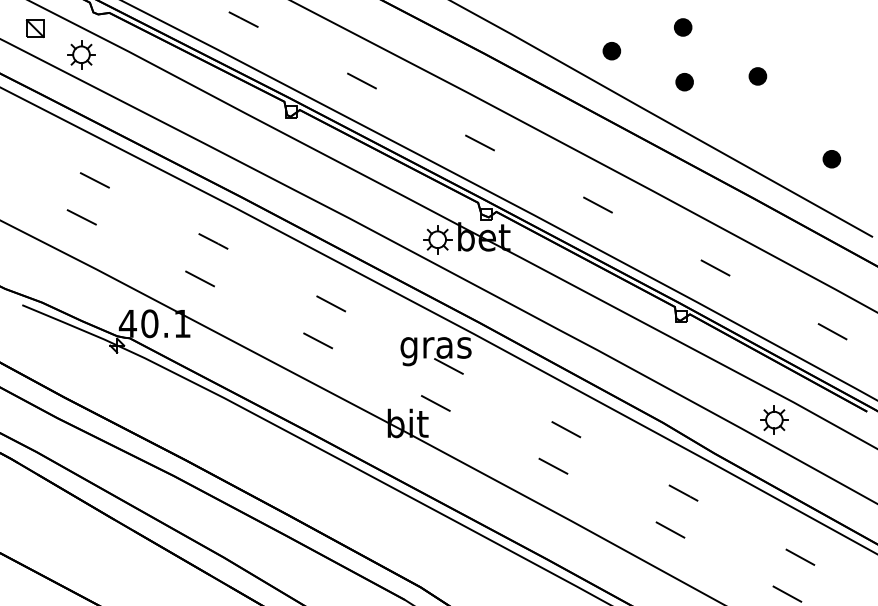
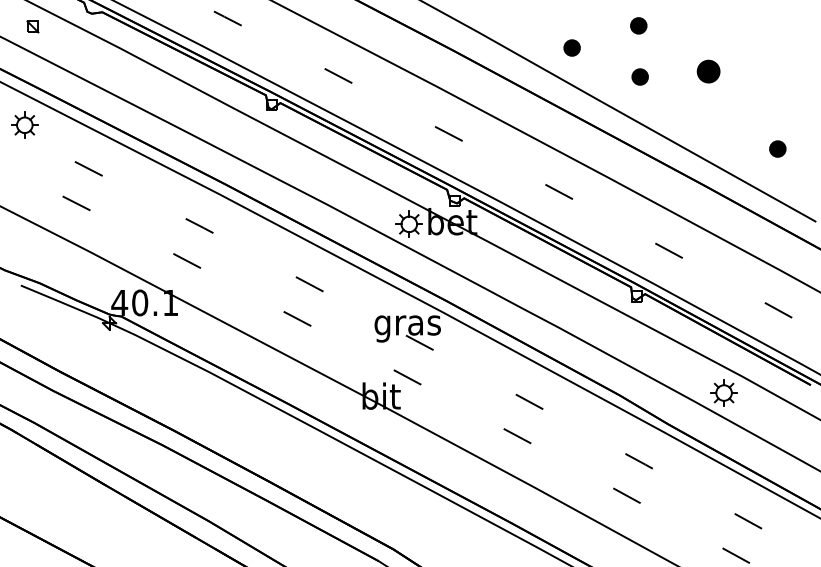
part: (34, 28) -> (32, 26), size x0.7
part: (81, 54) -> (24, 125), moved
part: (757, 76) -> (708, 71), size x1.4

